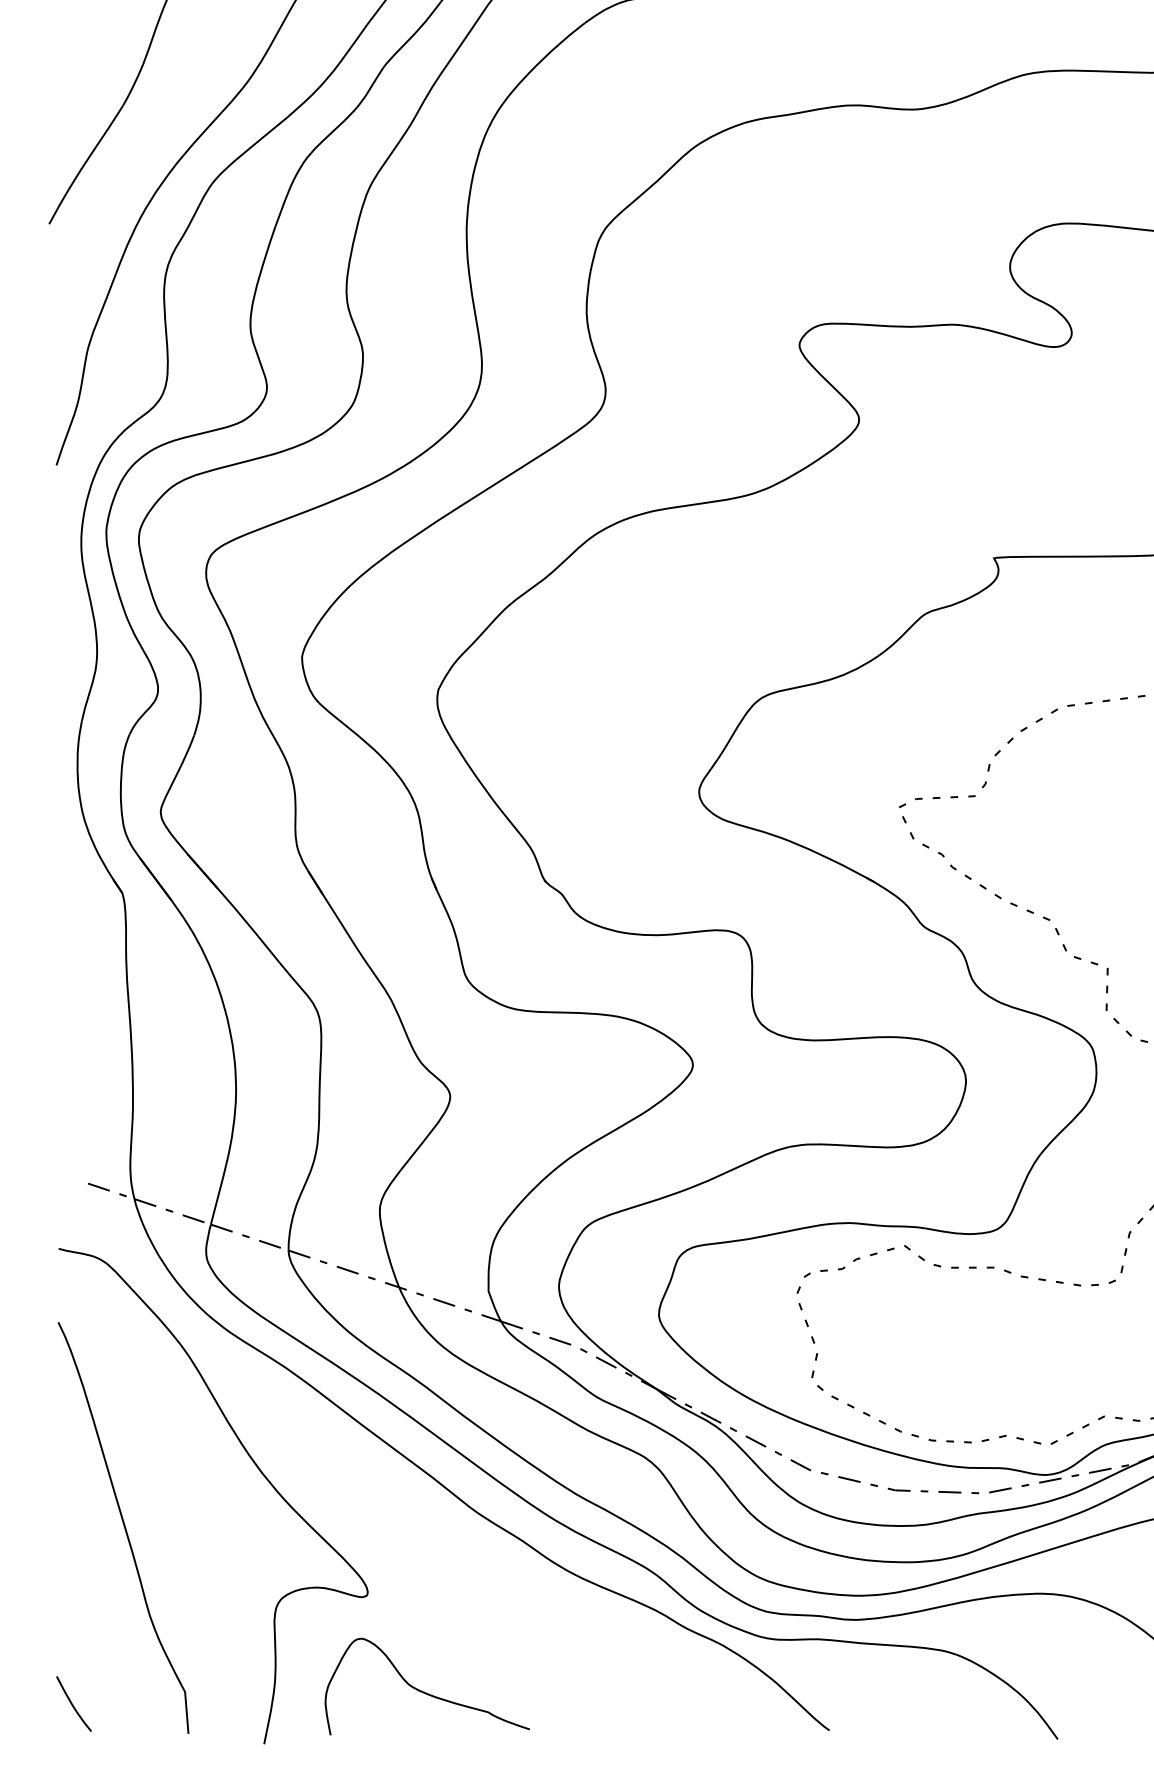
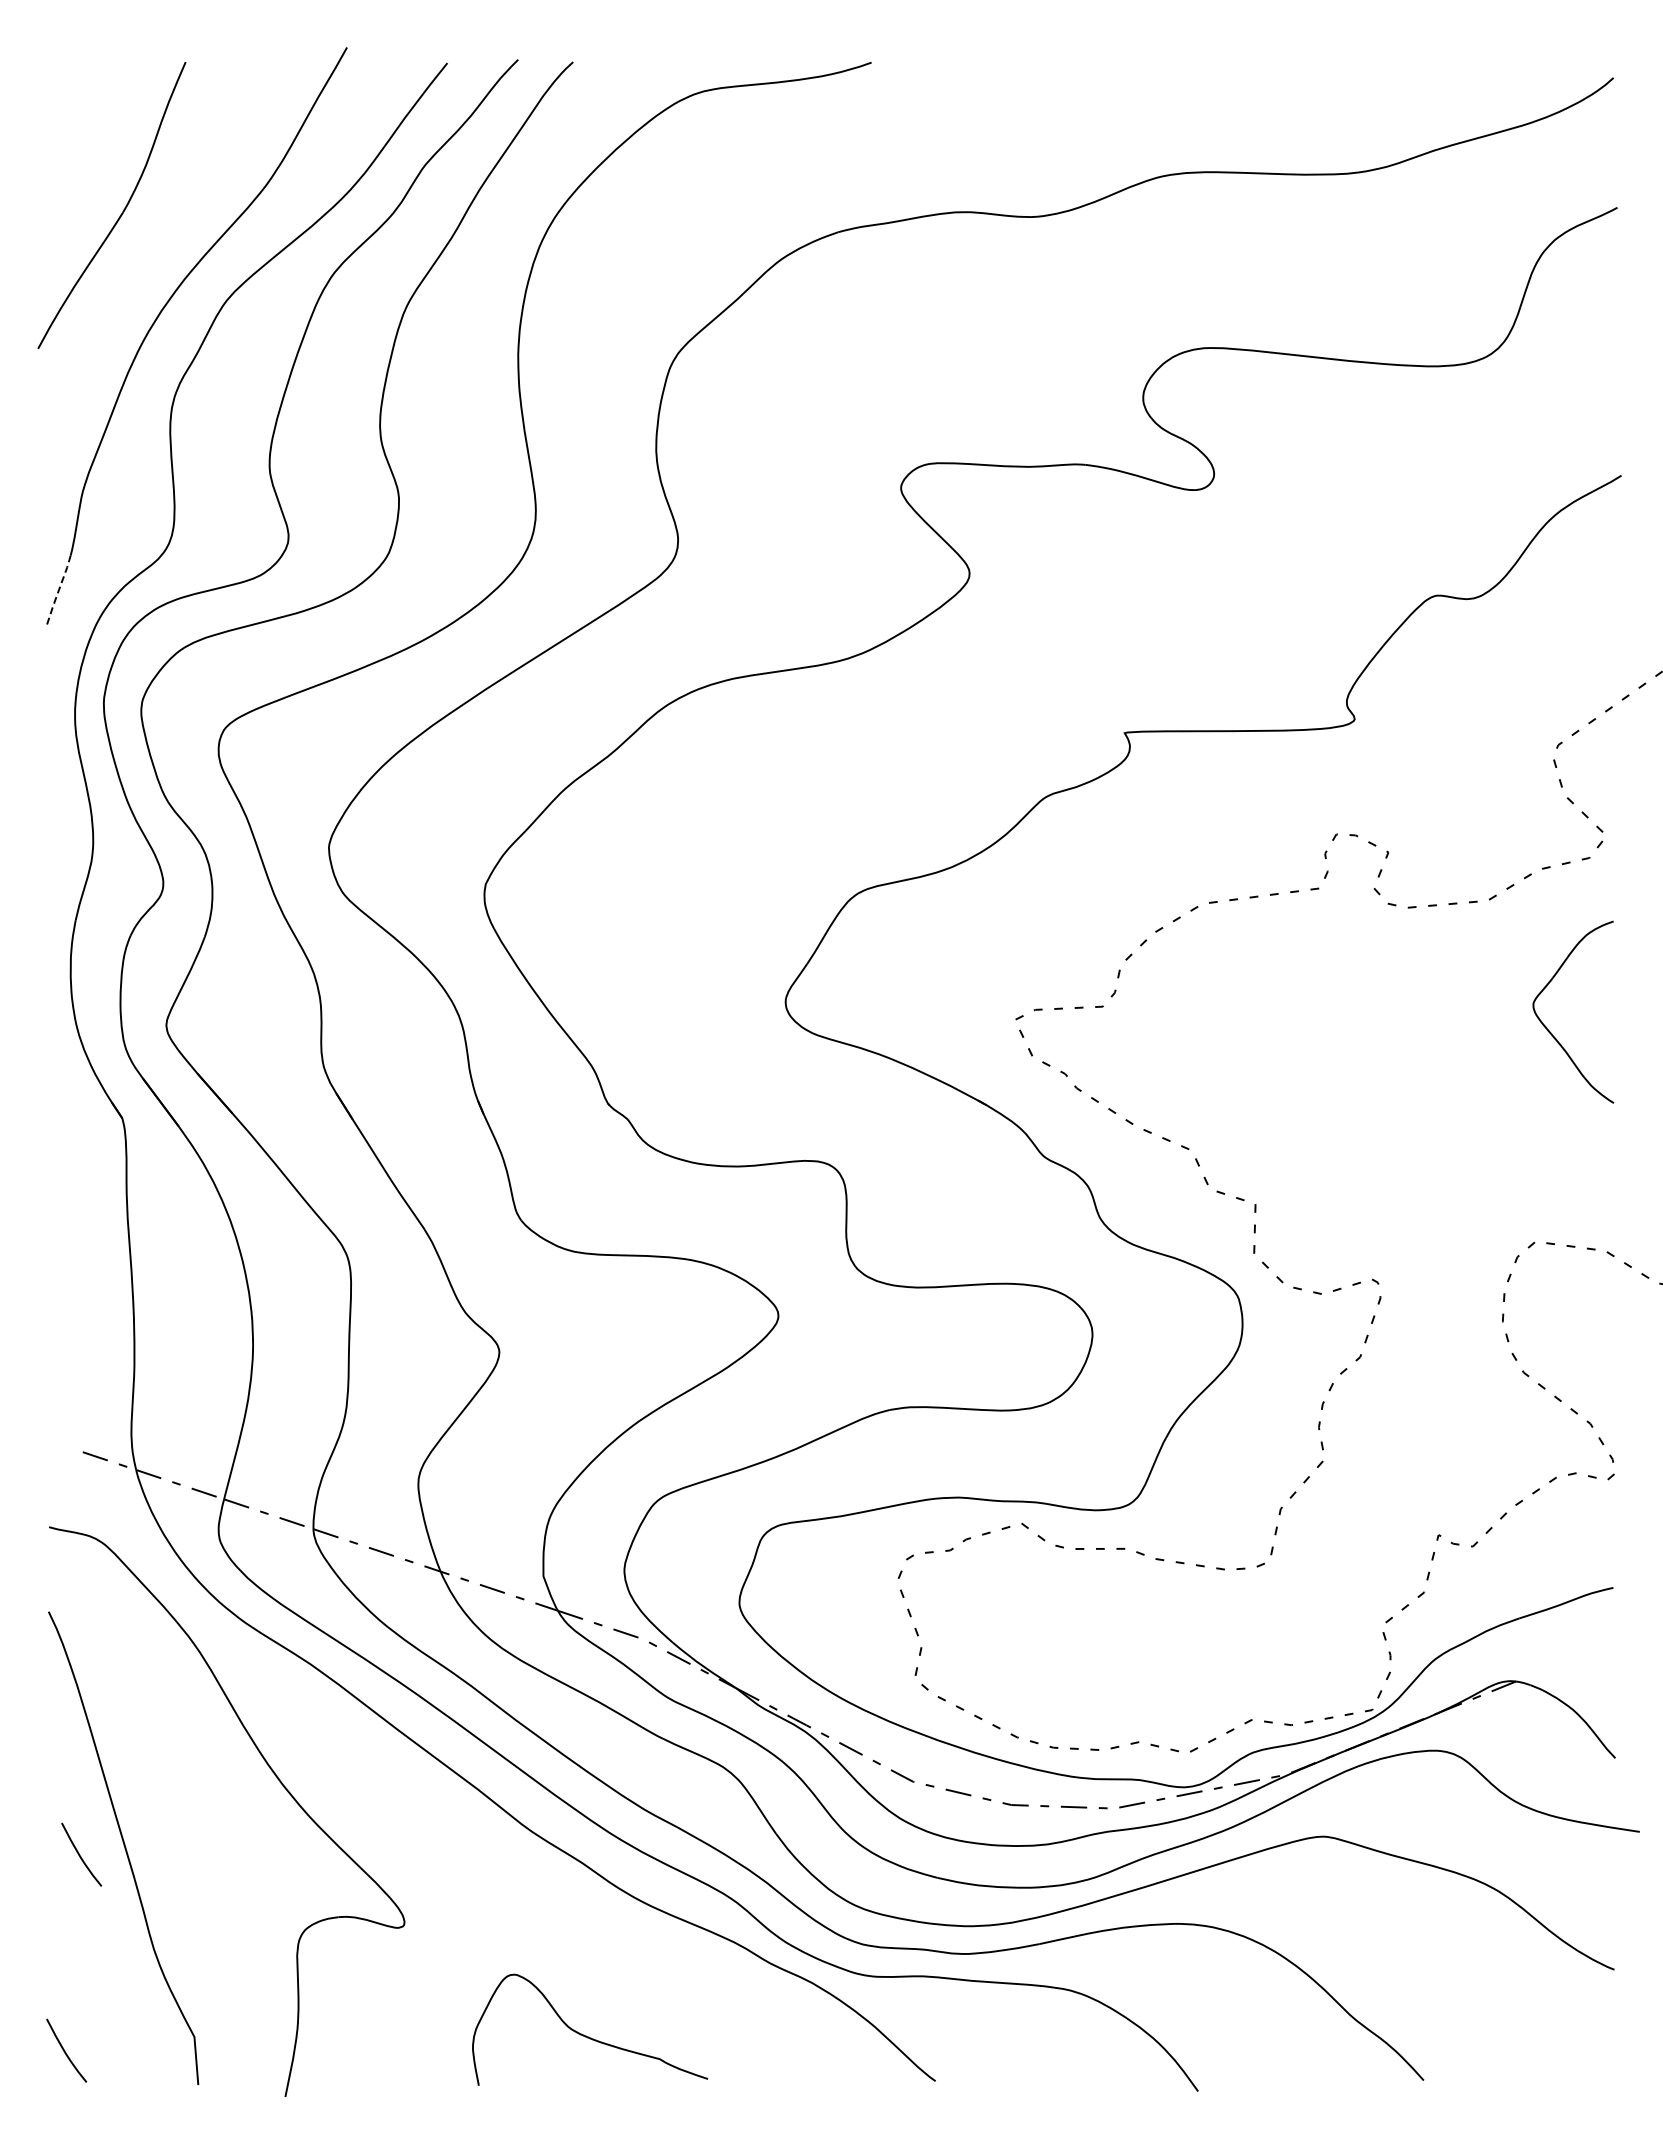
line: (66, 434) -> (58, 590), solid -> dashed
curve: (86, 1533) -> (80, 1854), added
curve: (424, 1691) -> (586, 2035), moved

